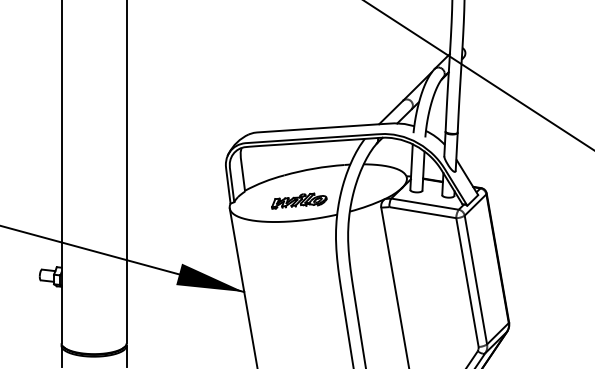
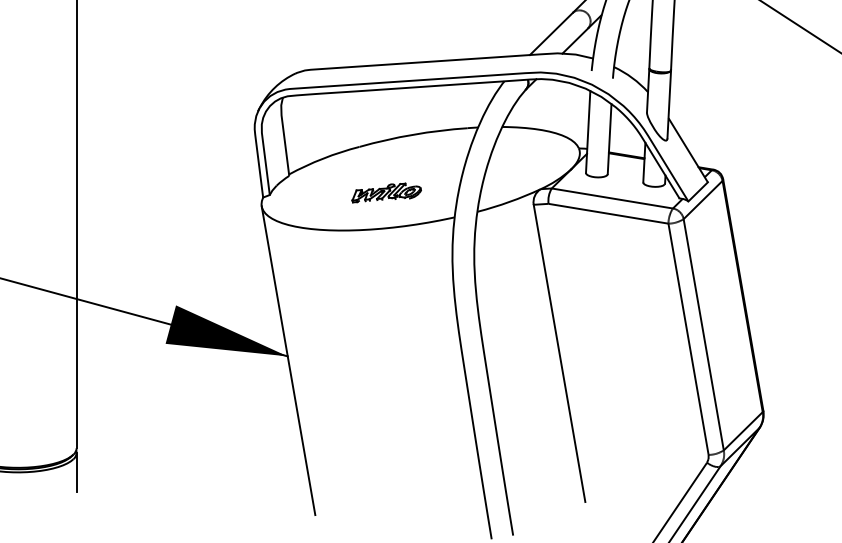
part: (299, 200) -> (386, 191), size x0.7

